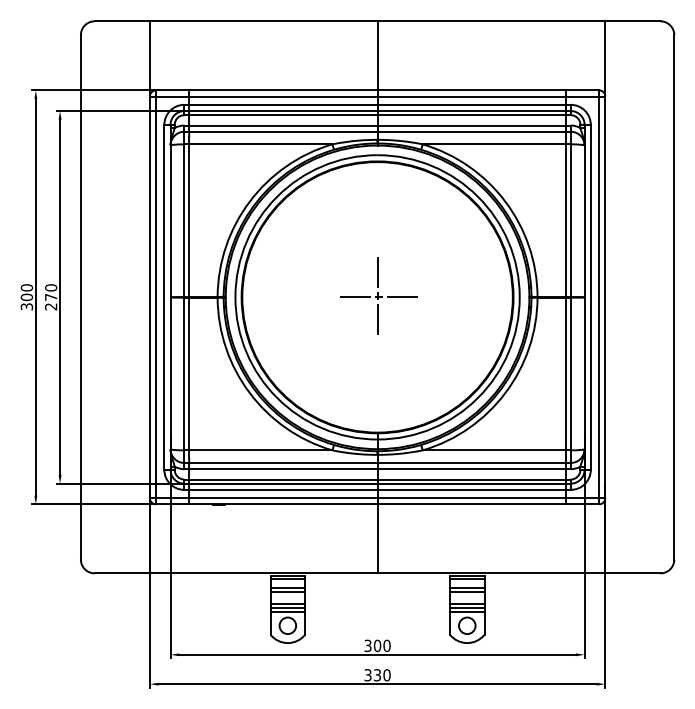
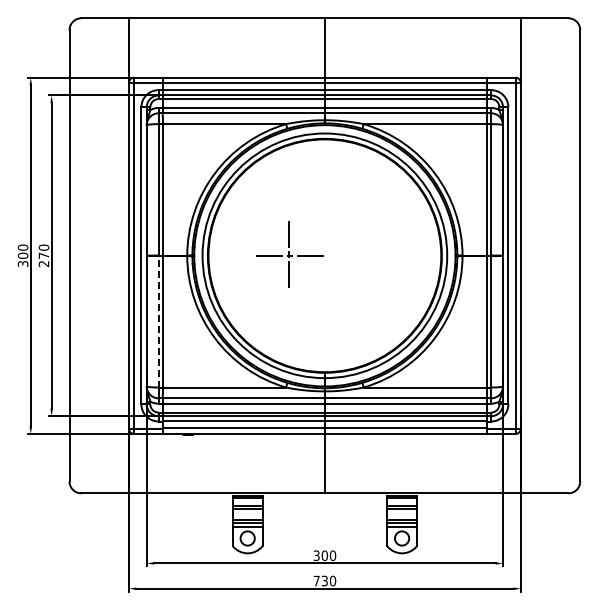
part: (378, 295) -> (289, 254), moved
line: (184, 373) -> (158, 321), solid -> dashed
text: (367, 674) -> (316, 580), 330 -> 730

